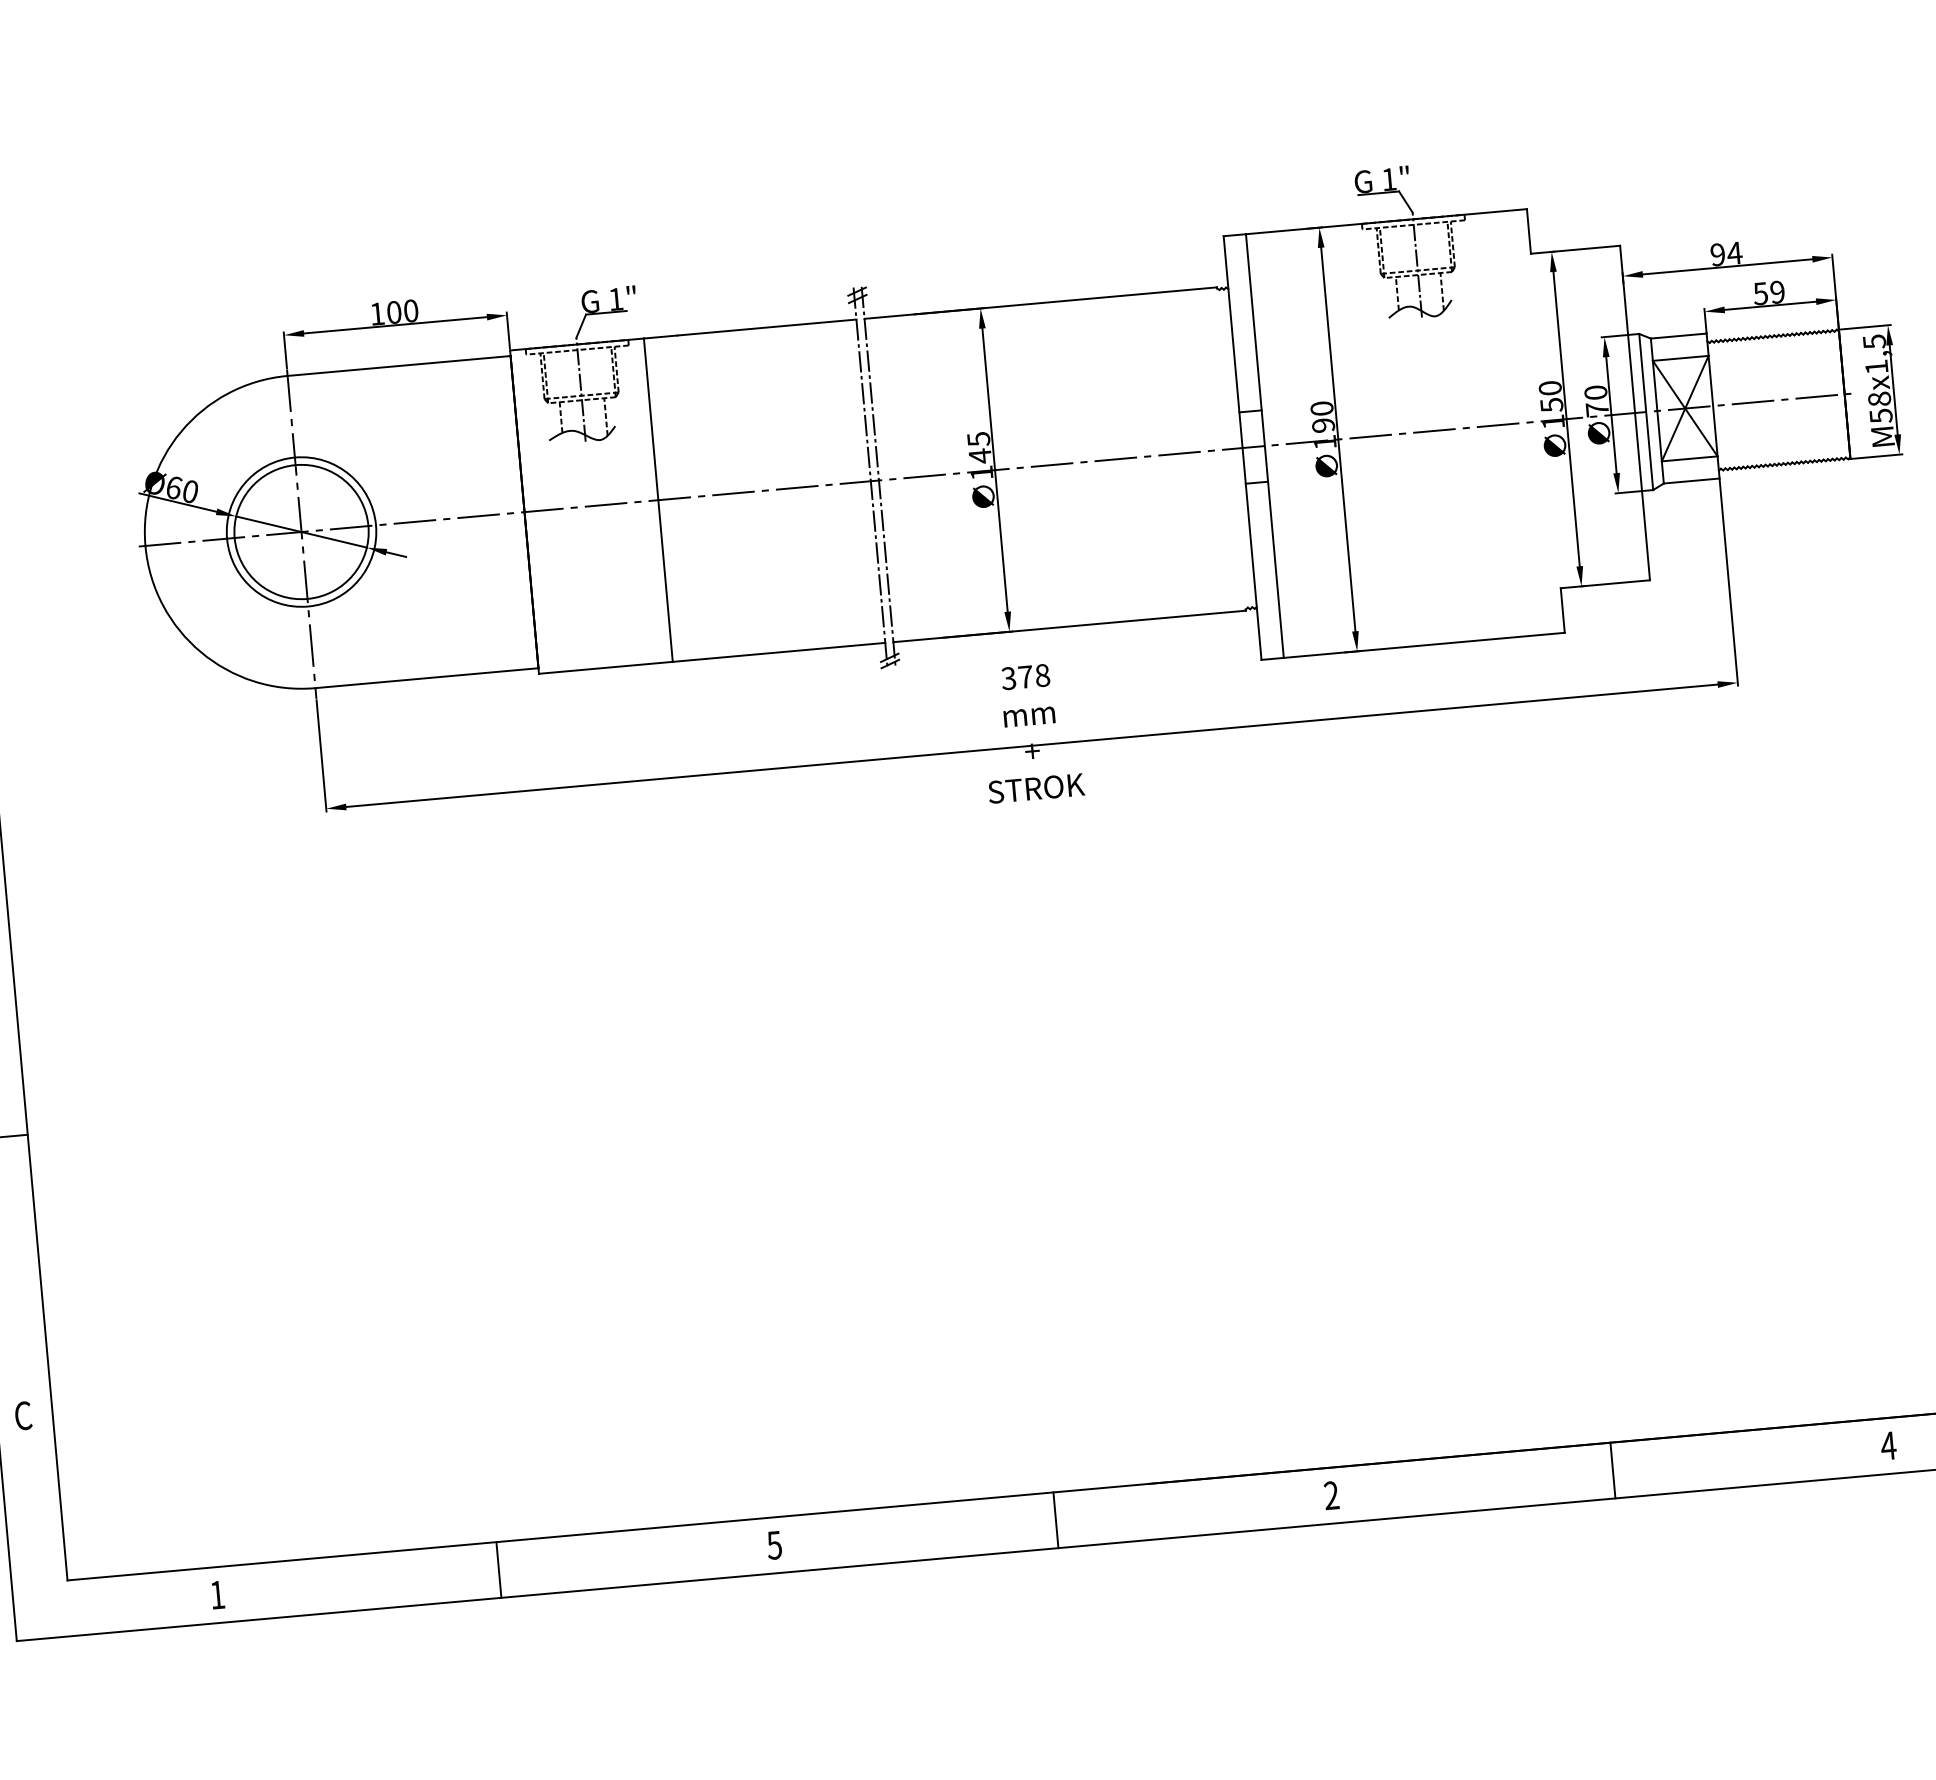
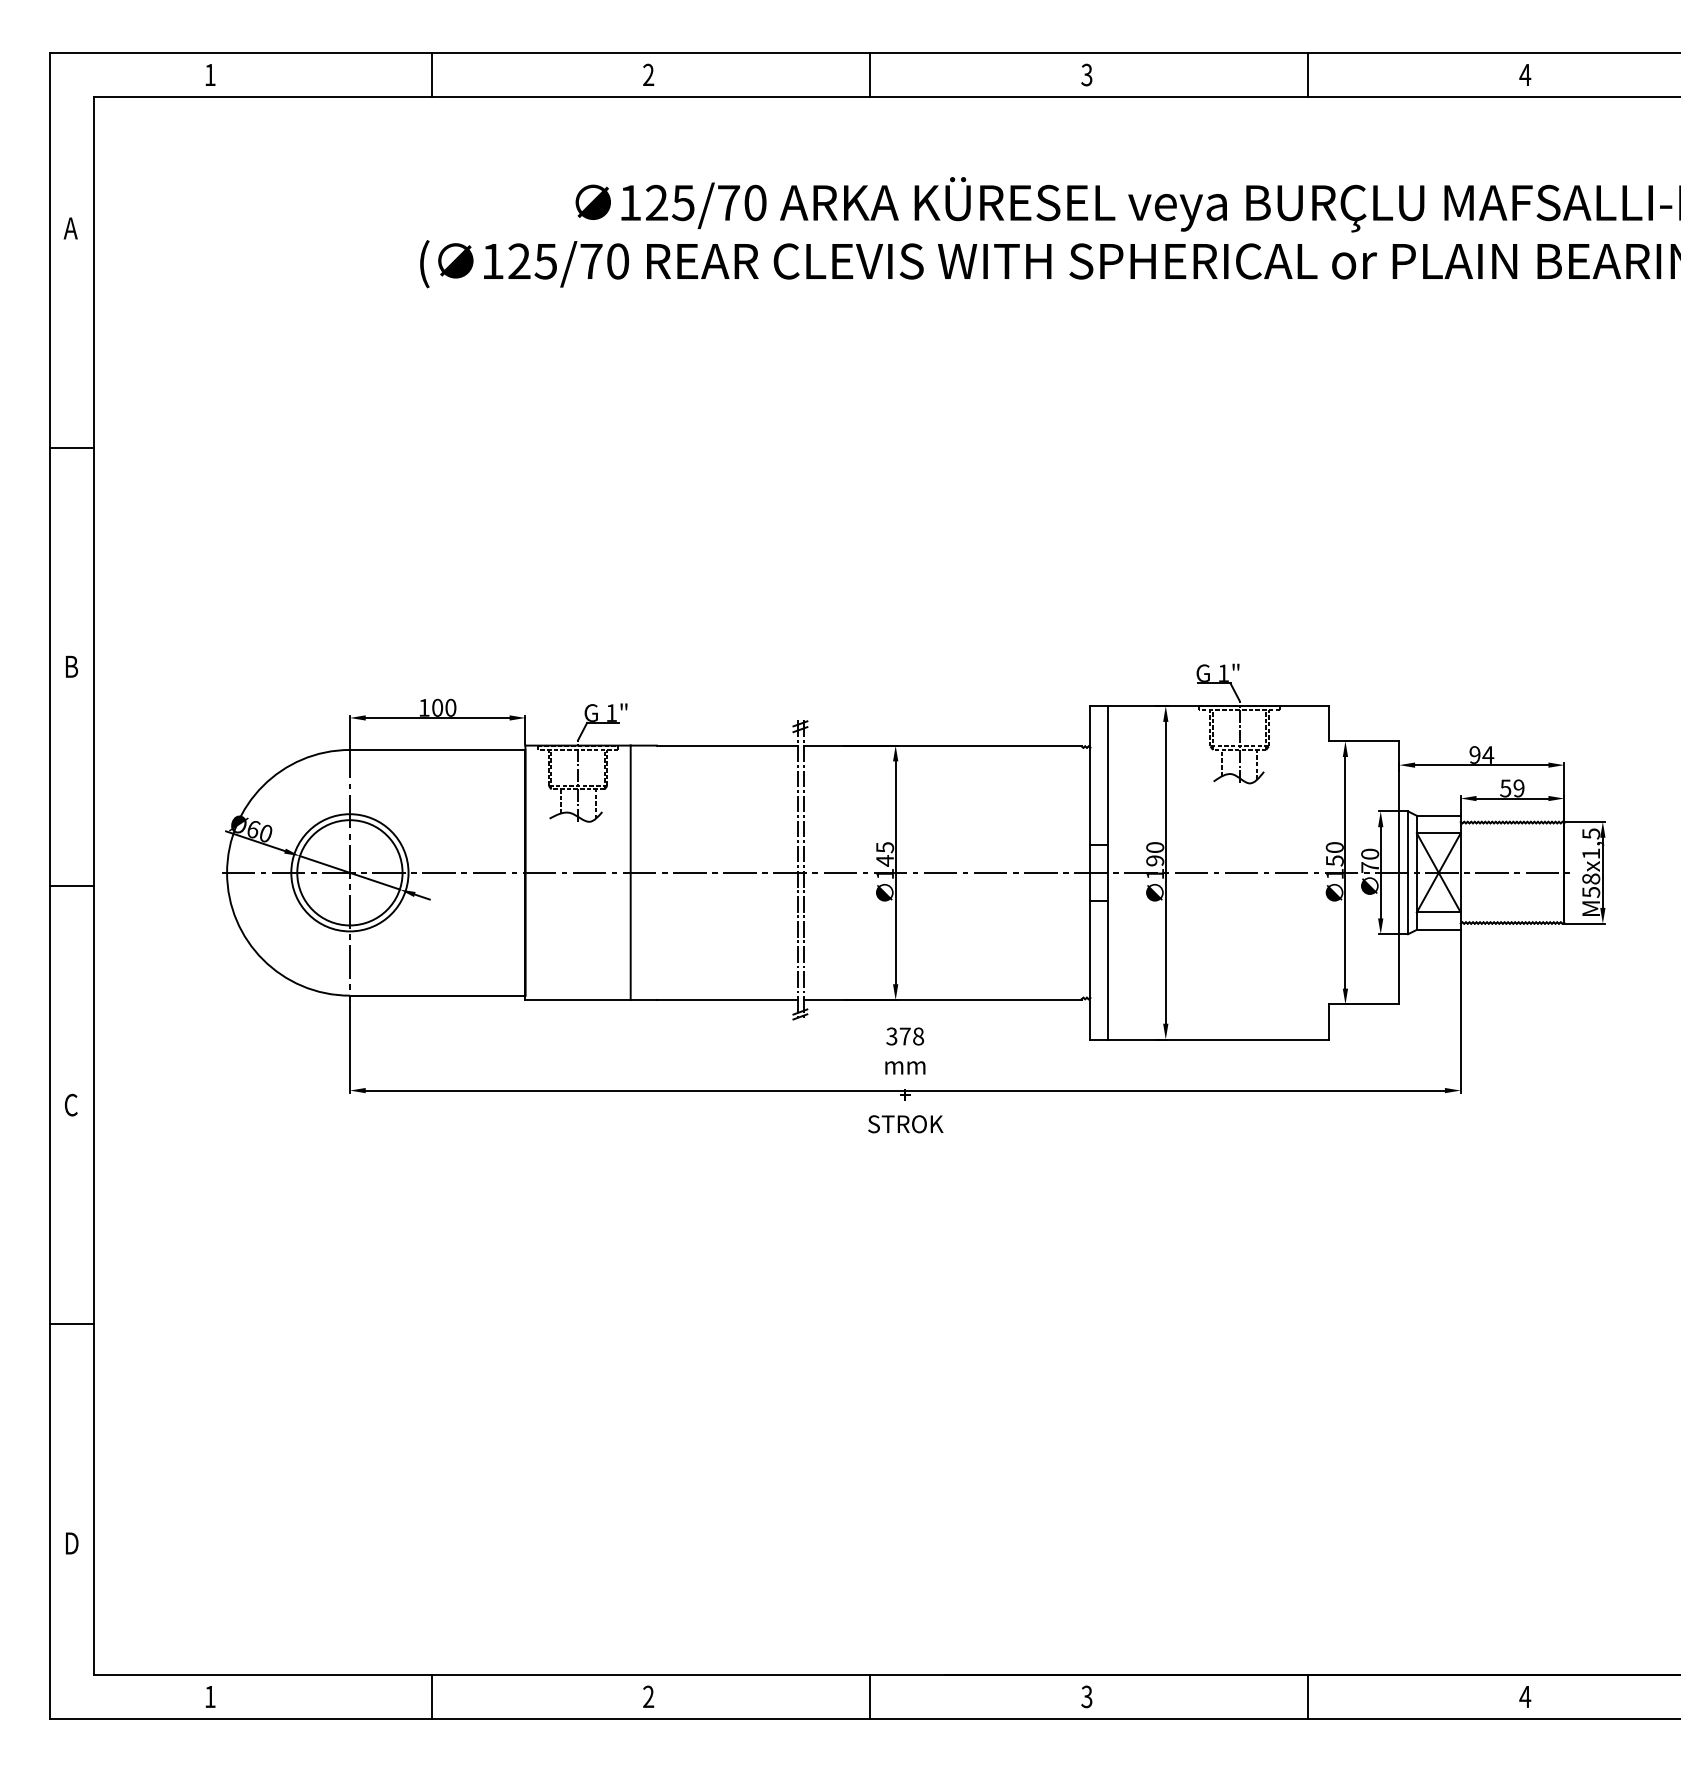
text: (23, 1415) -> (71, 1543), C -> D
text: (1331, 1496) -> (1086, 1697), 2 -> 3
text: (774, 1544) -> (648, 1696), 5 -> 2

